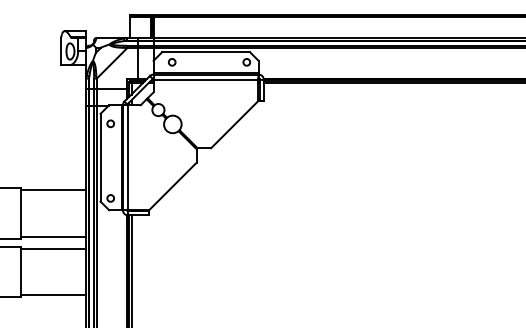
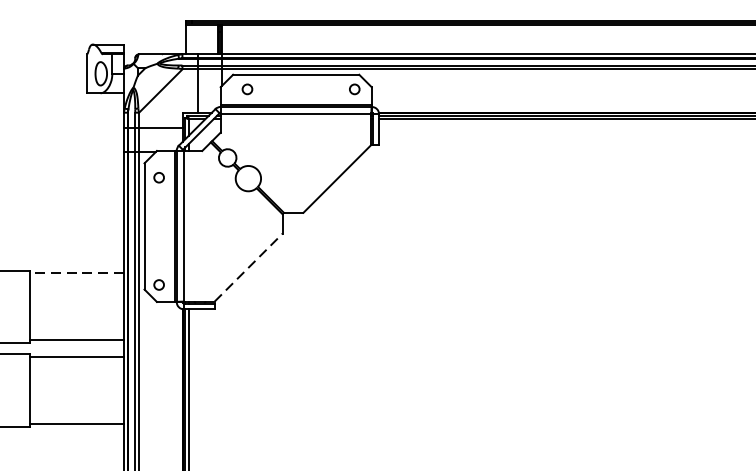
line: (173, 186) -> (249, 267), solid -> dashed
line: (53, 190) -> (76, 273), solid -> dashed

